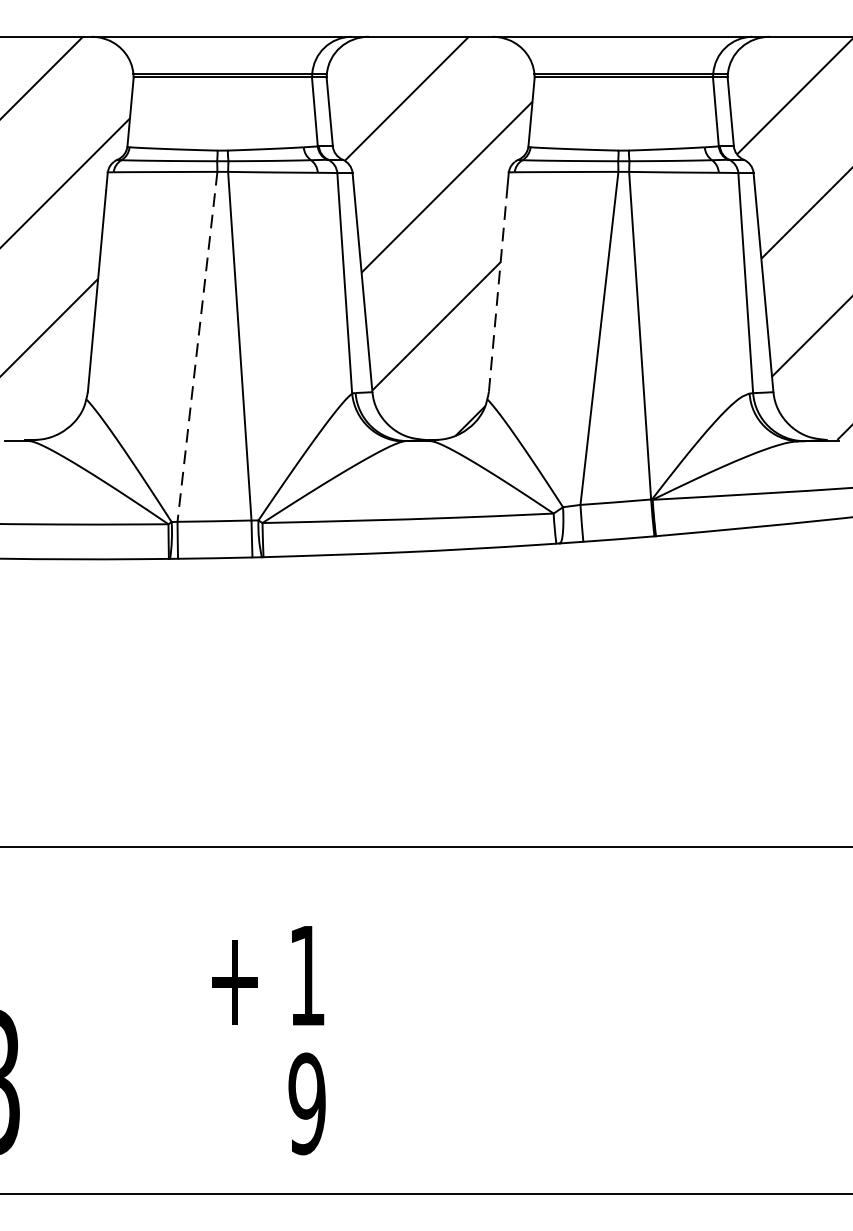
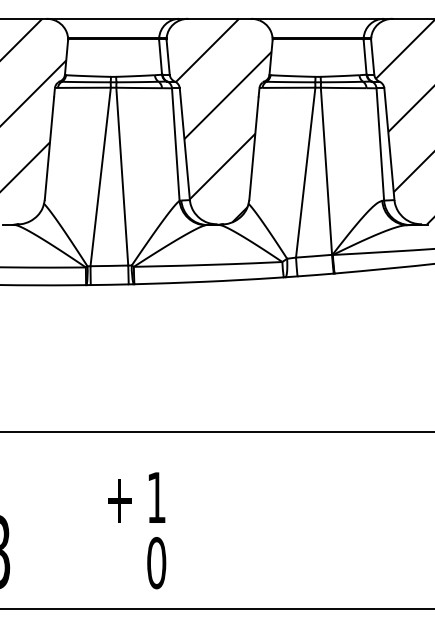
line: (499, 291) -> (254, 148), dashed -> solid
line: (197, 345) -> (100, 176), dashed -> solid
text: (306, 1104) -> (156, 563), 9 -> 0

